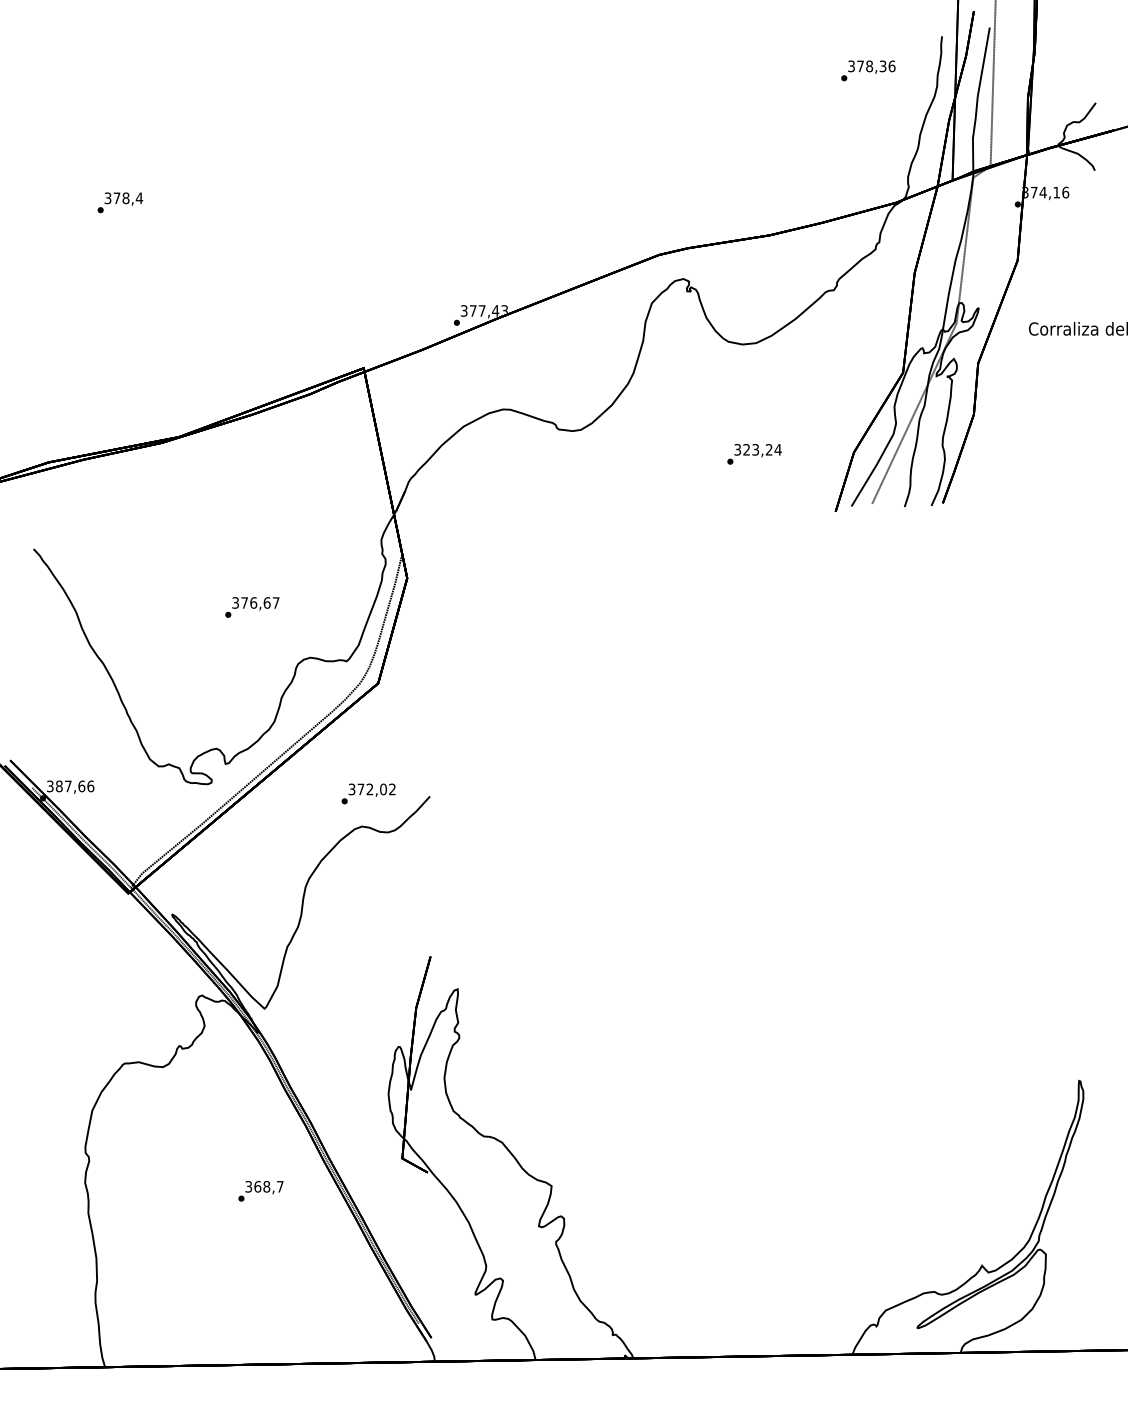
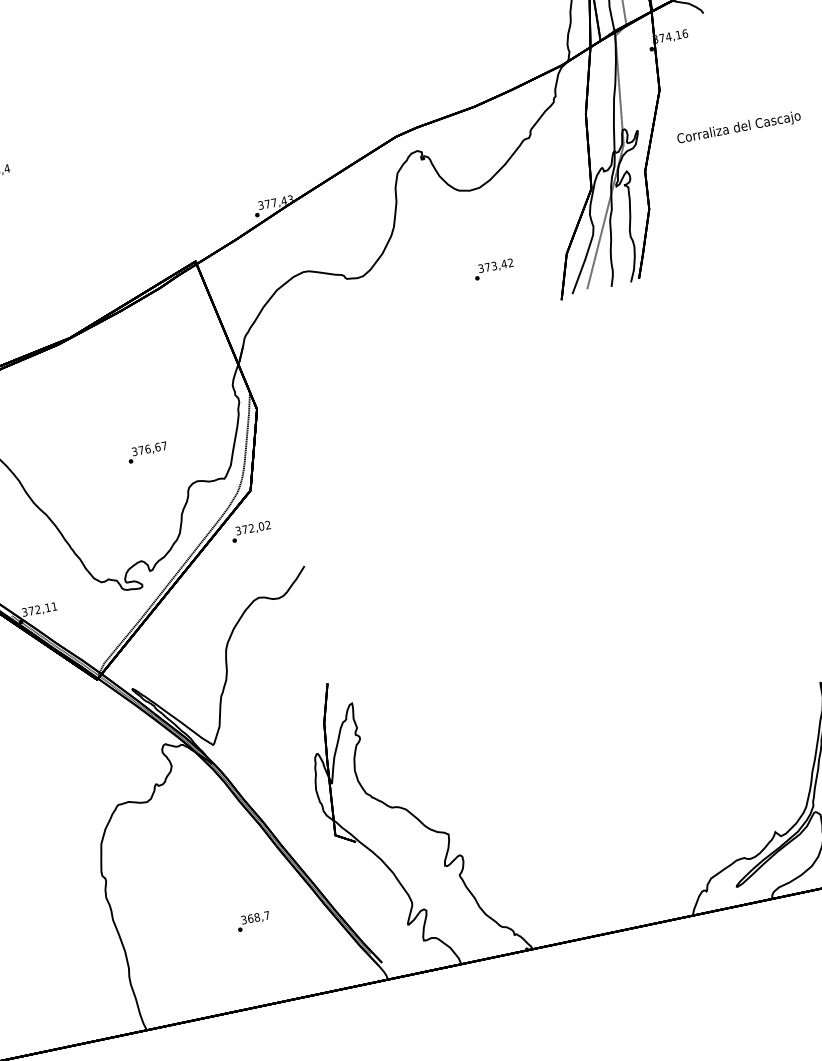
text: (762, 449) -> (499, 264), 323,24 -> 373,42
text: (74, 786) -> (42, 608), 387,66 -> 372,11
text: (368, 793) -> (251, 531), moved
text: (260, 1191) -> (253, 921), moved

